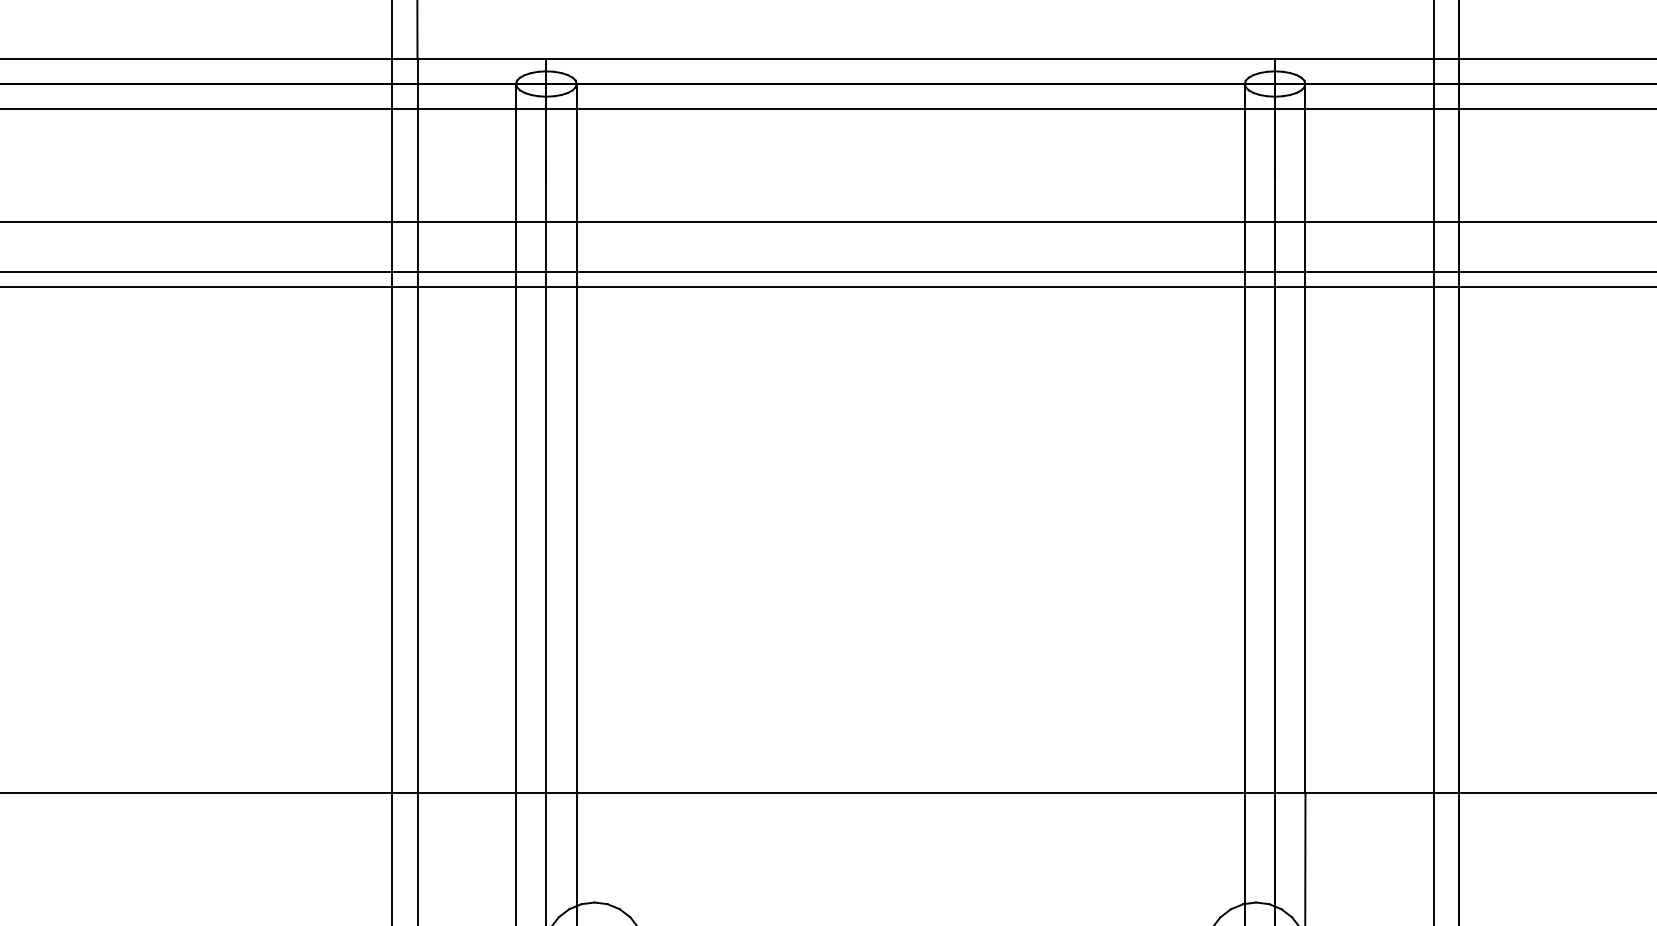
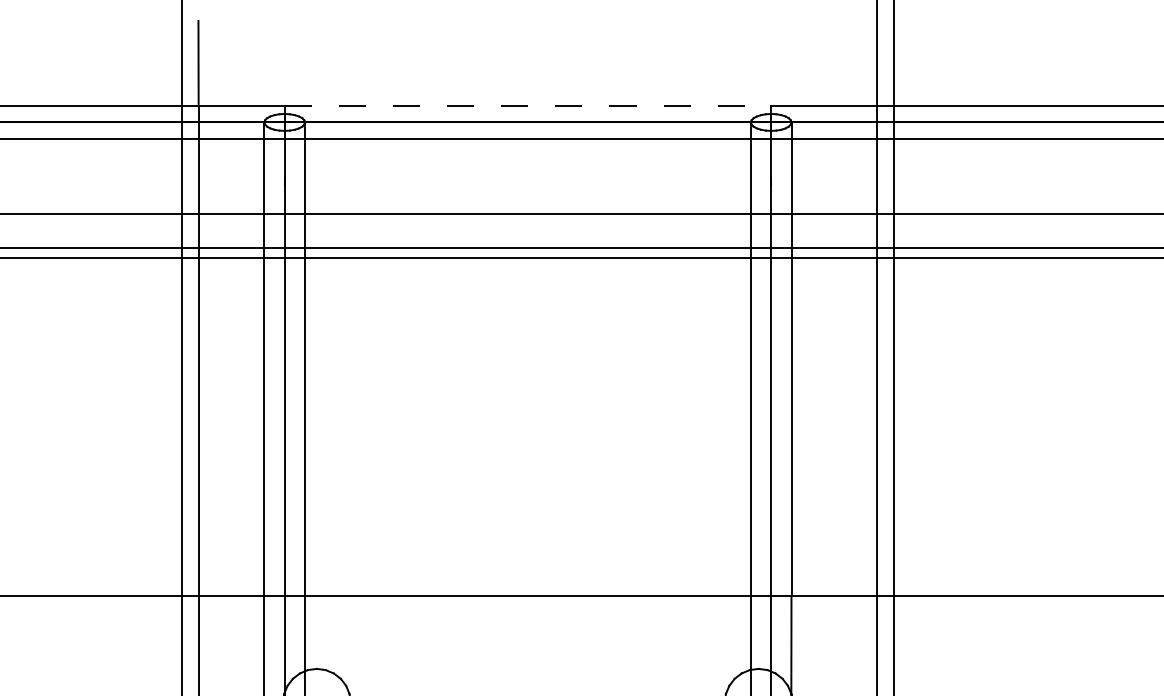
line: (911, 58) -> (528, 105), solid -> dashed

